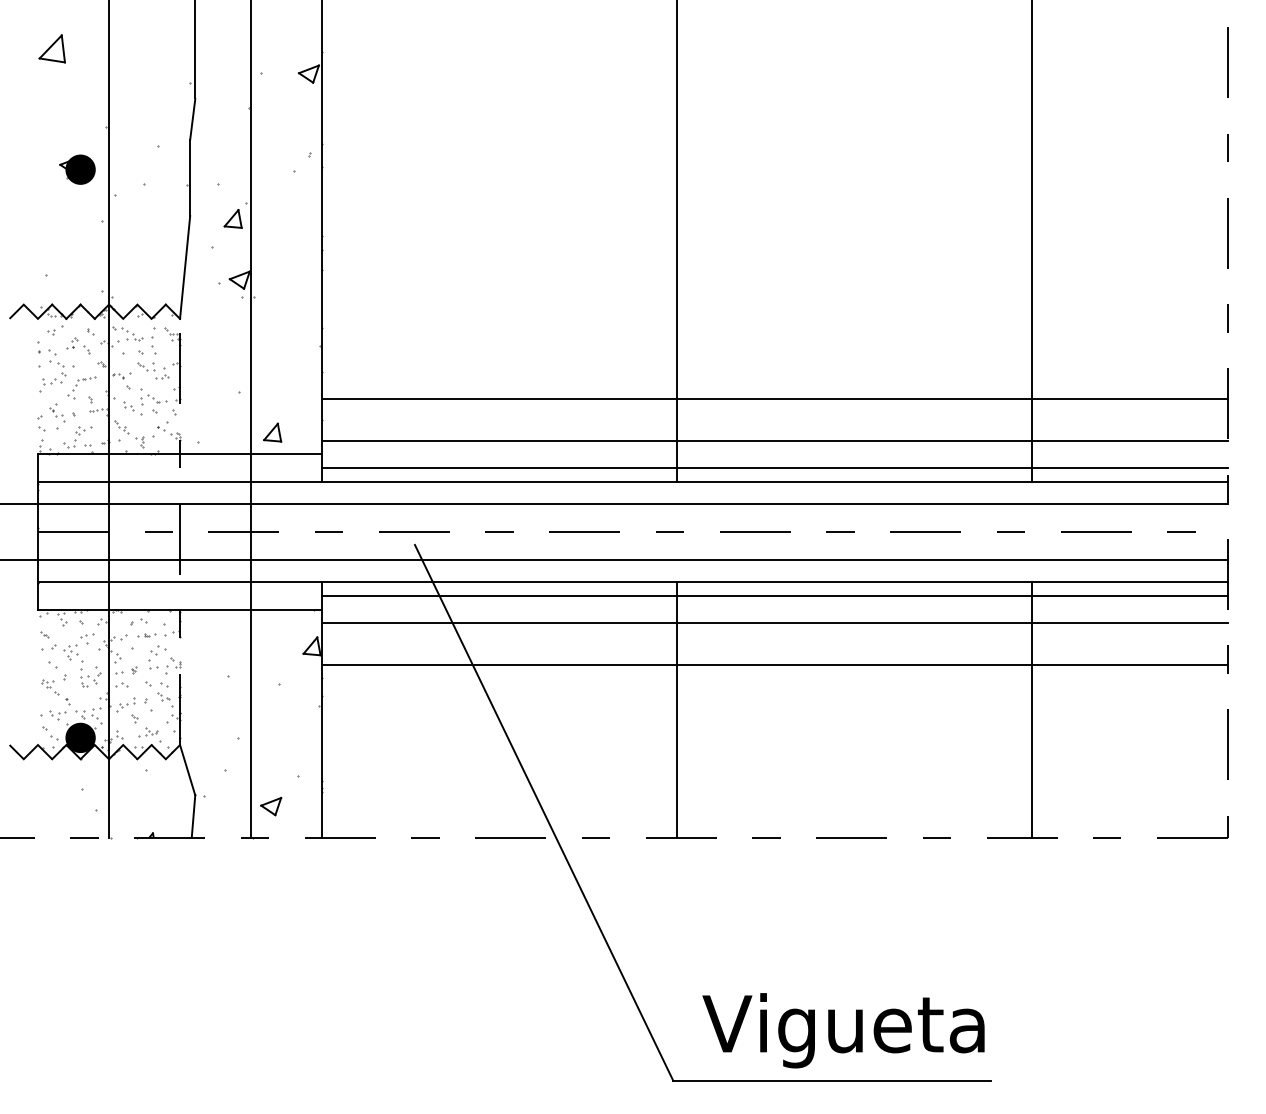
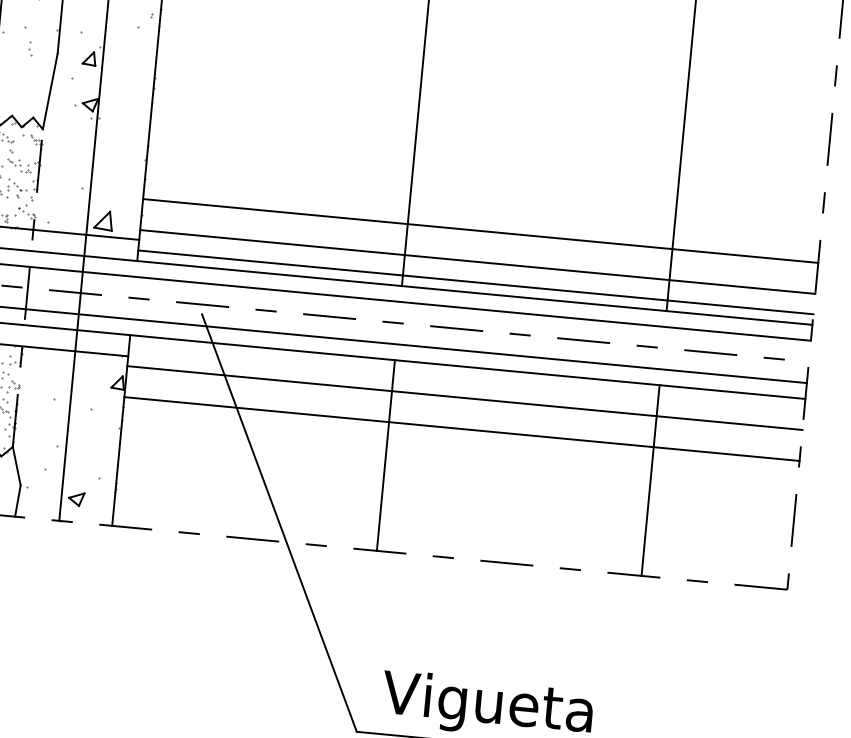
part: (153, 345) -> (30, 48), moved
part: (272, 432) -> (103, 220), size x1.4
line: (775, 595) -> (467, 377), removed

